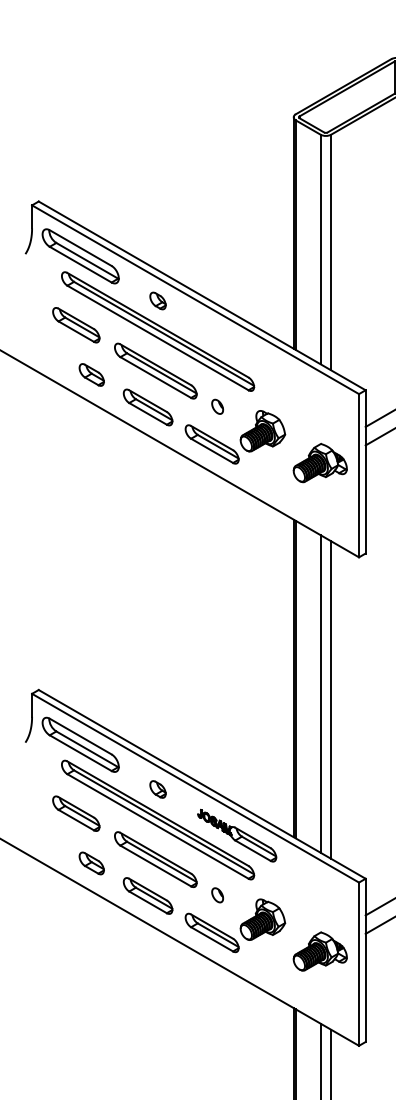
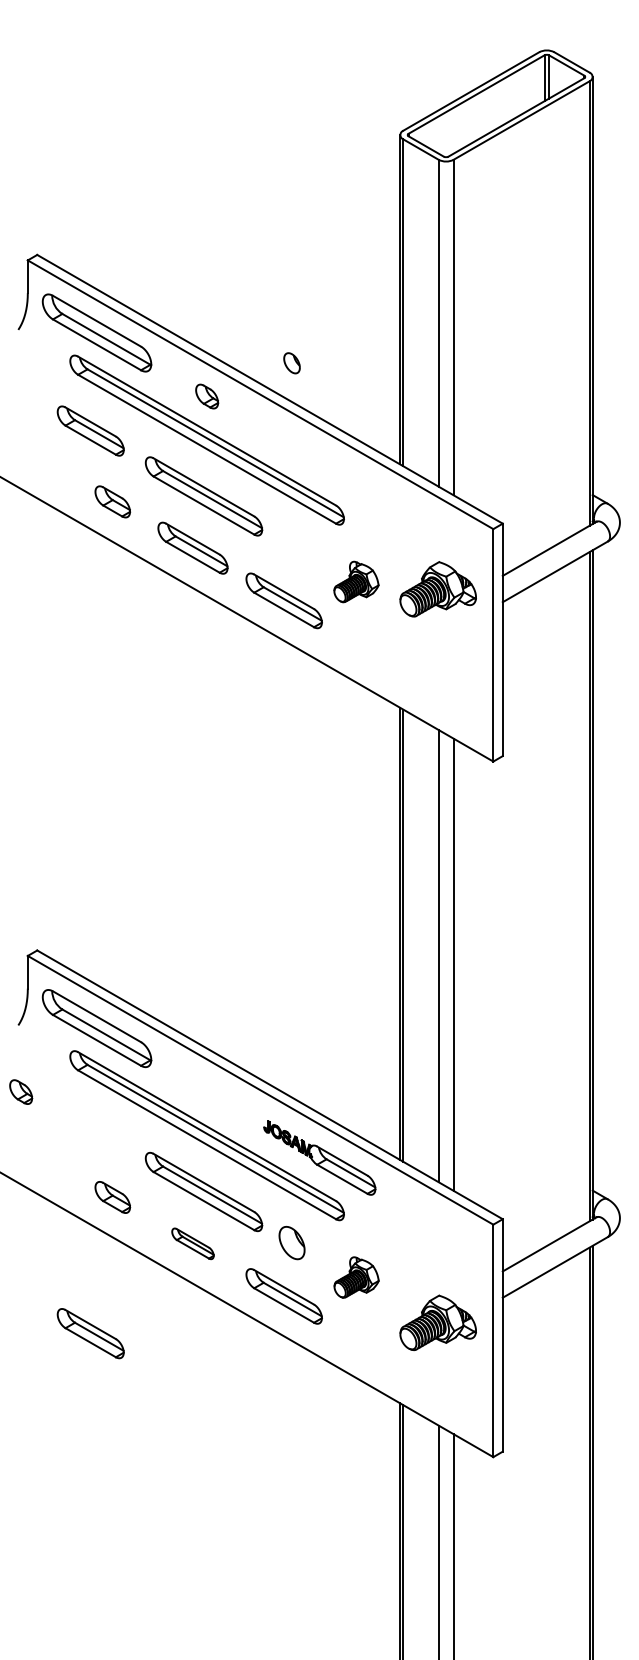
part: (217, 407) -> (291, 363), moved
part: (262, 430) -> (356, 581), size x0.7
part: (319, 463) -> (437, 589), moved
part: (158, 789) -> (21, 1091), moved
part: (76, 813) -> (90, 1333), moved
part: (147, 895) -> (192, 1243), size x0.6
part: (217, 895) -> (291, 1242), size x1.6
part: (262, 919) -> (356, 1277), size x0.7

